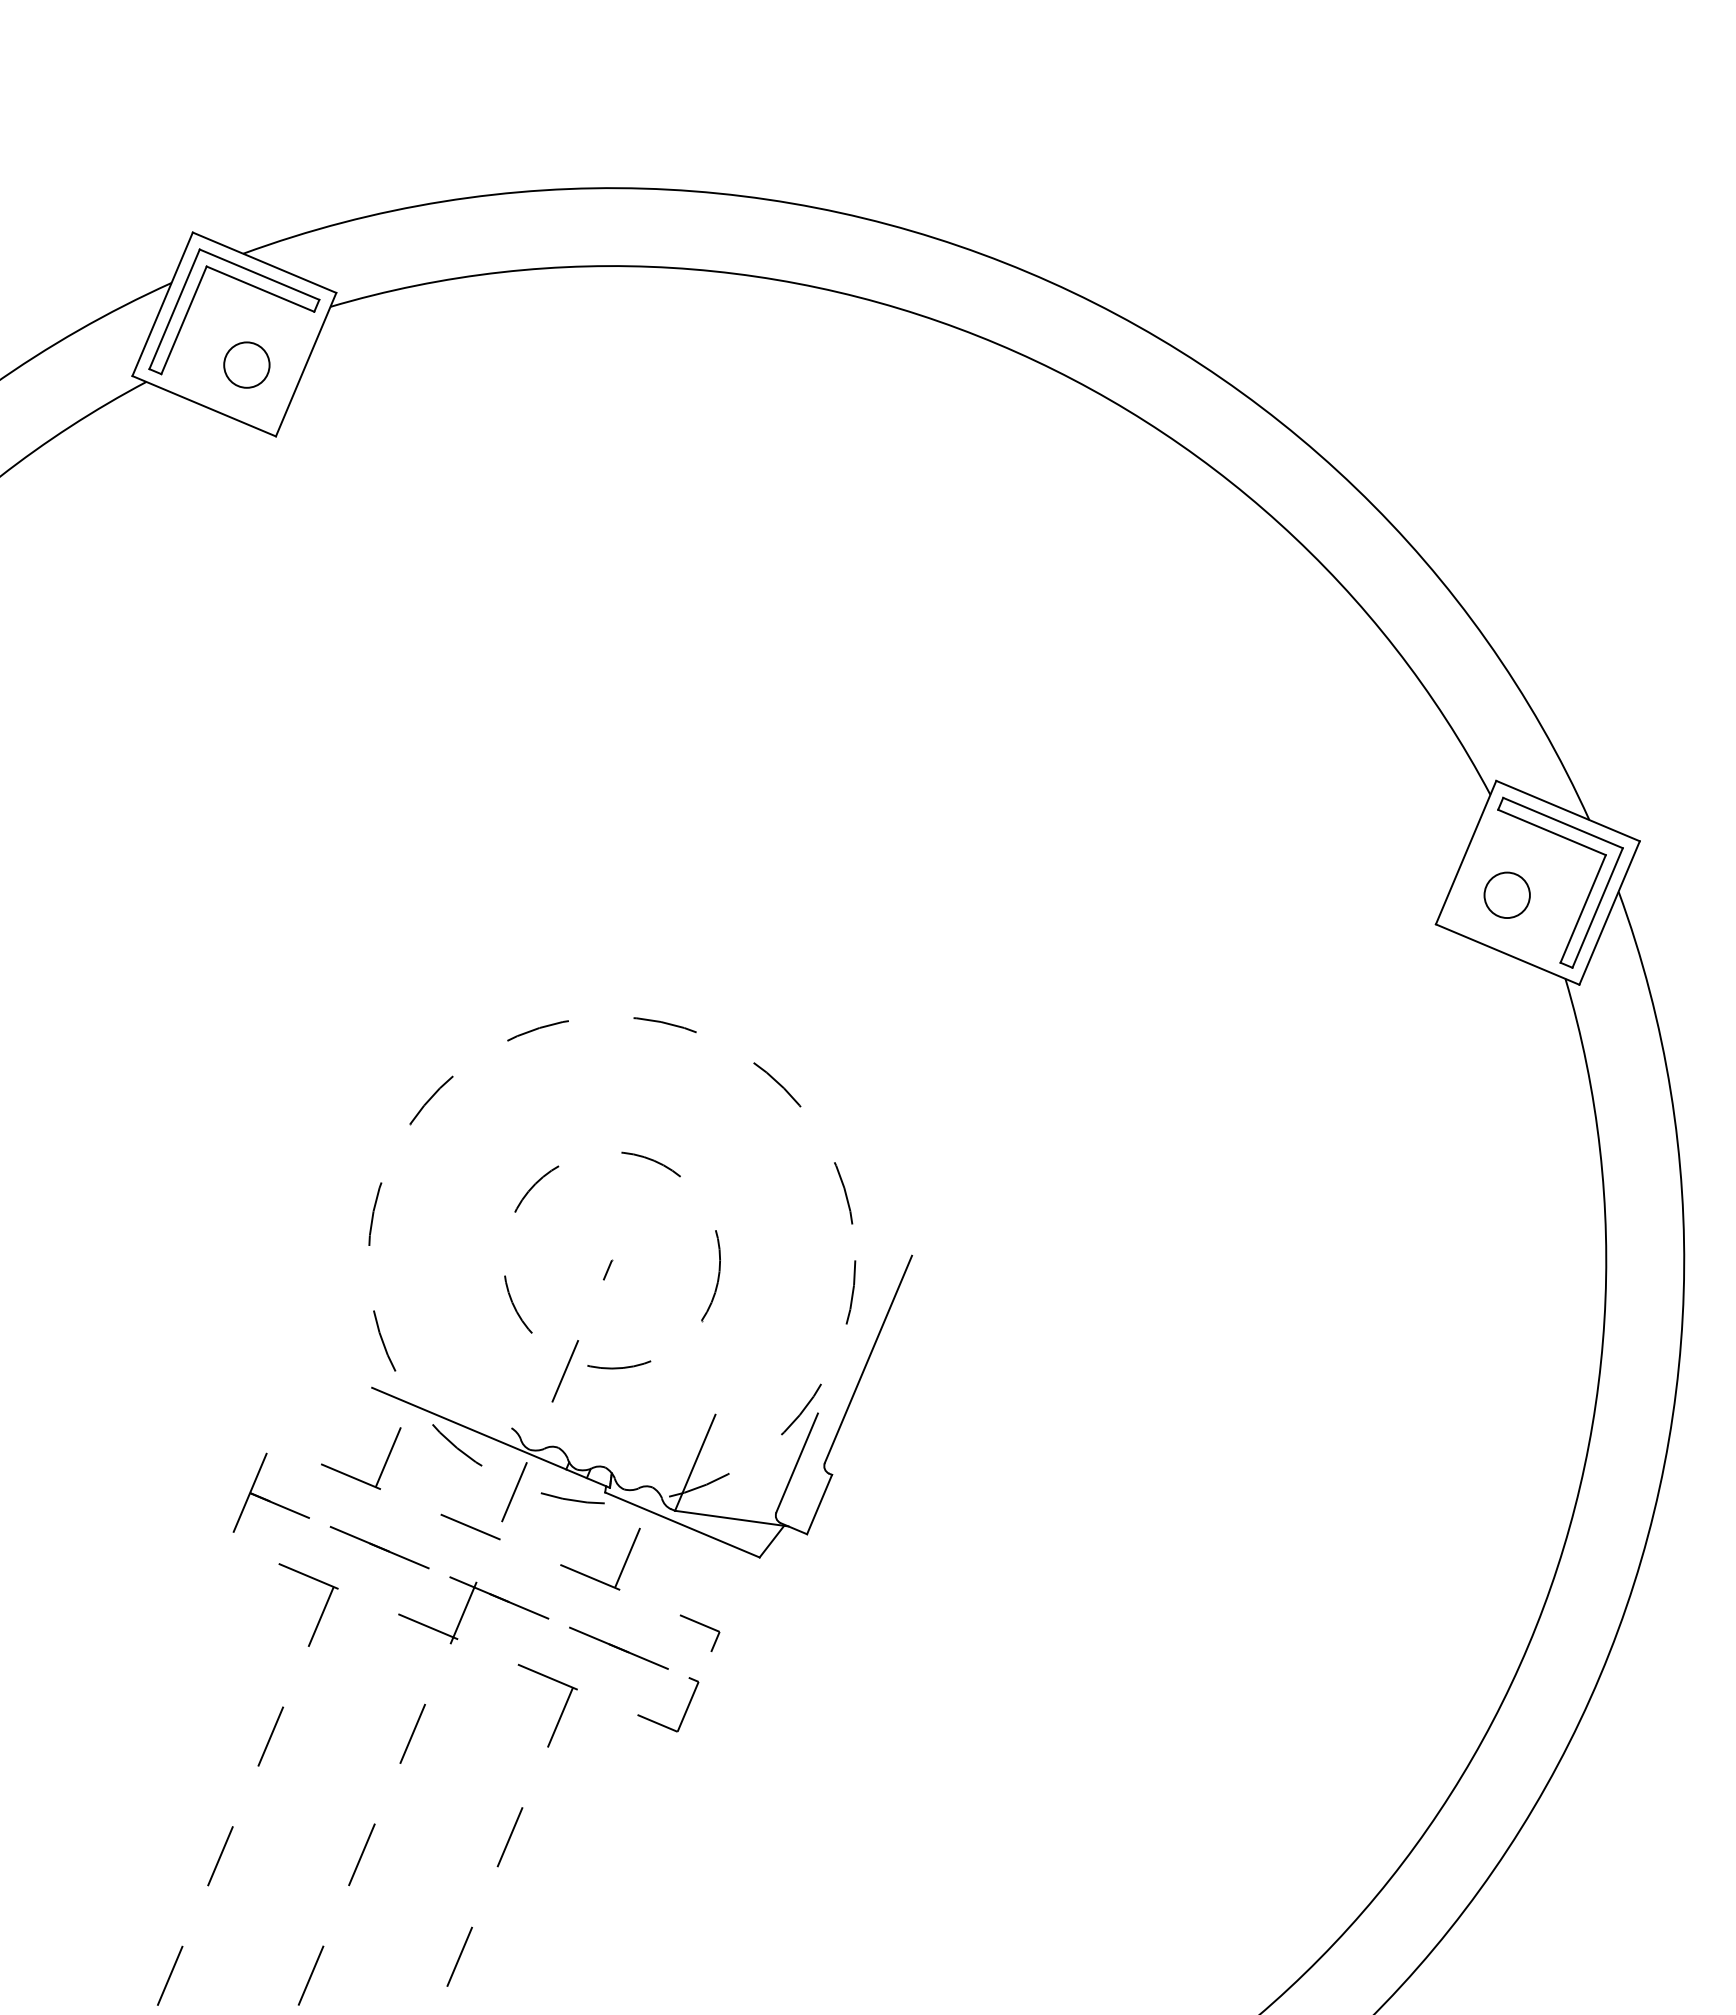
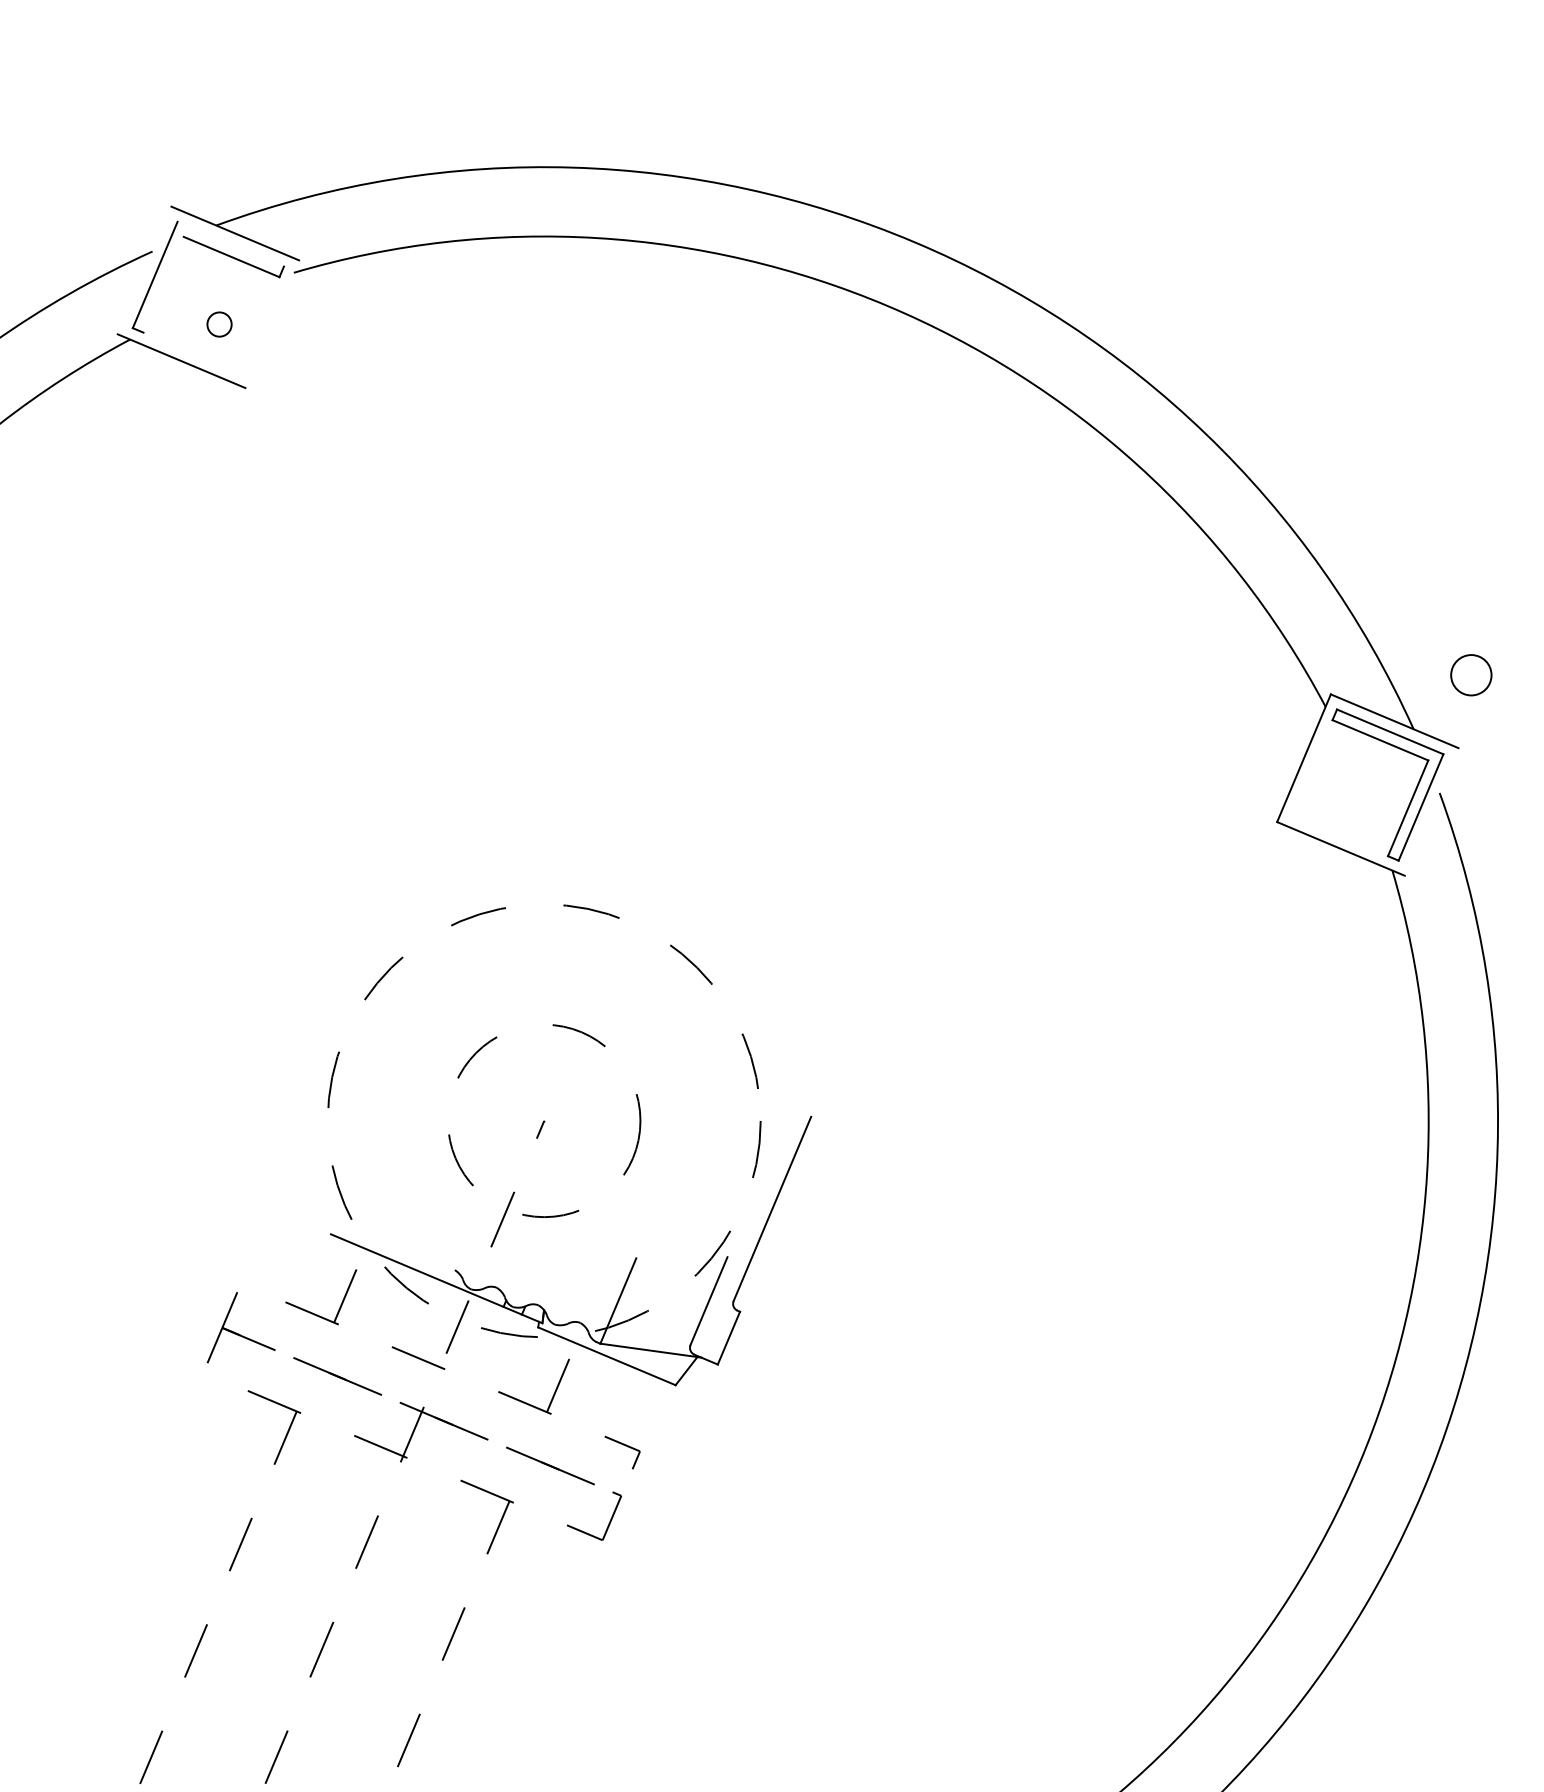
line: (259, 274) -> (230, 243), removed
line: (162, 304) -> (144, 270), removed
line: (183, 320) -> (163, 284), removed
circle: (246, 364) -> (219, 324), size x0.6
line: (305, 364) -> (271, 324), removed
circle: (1506, 894) -> (1470, 674), moved
line: (1609, 912) -> (1431, 811), removed

